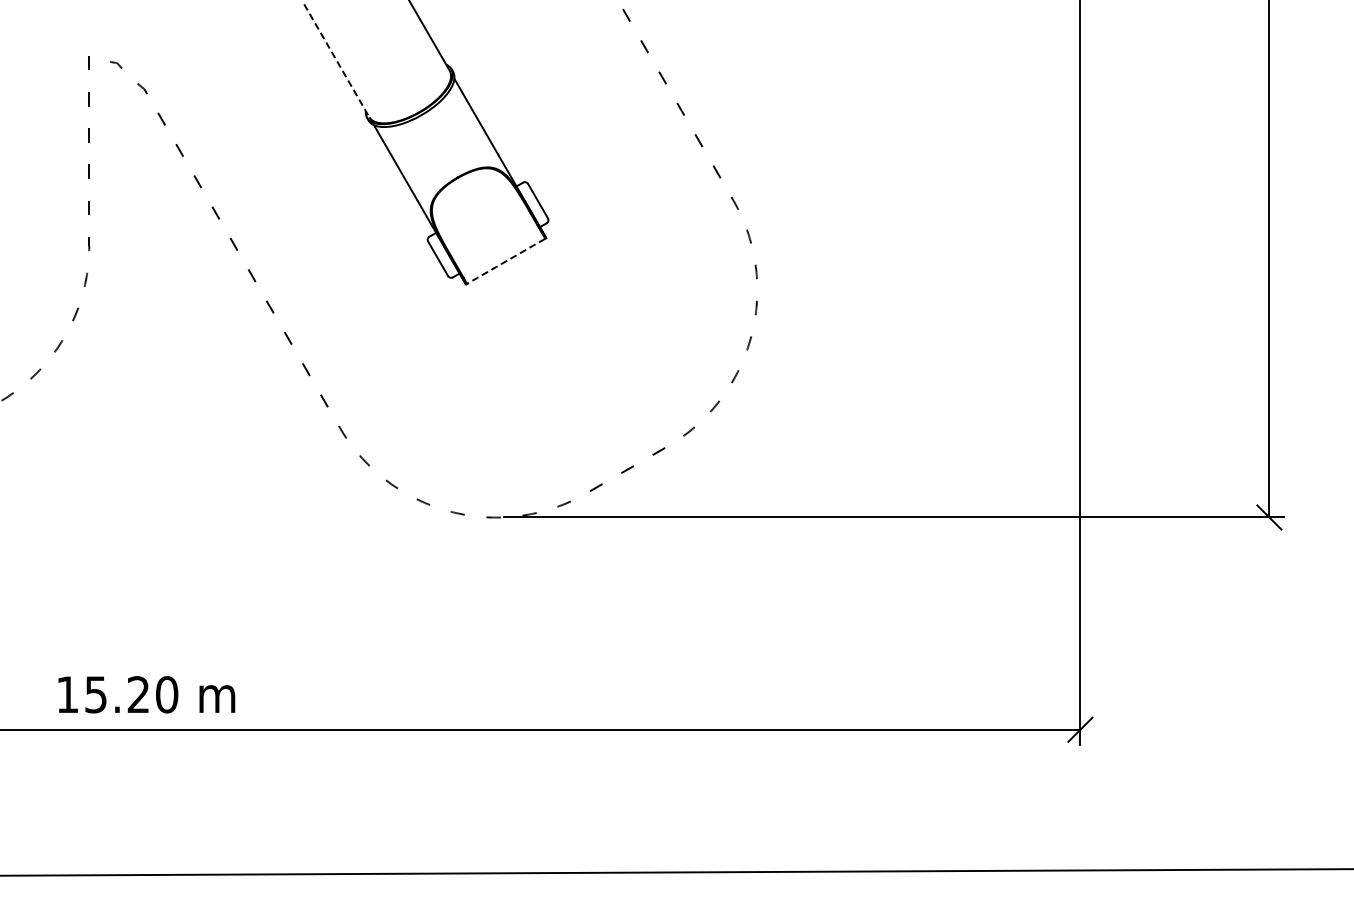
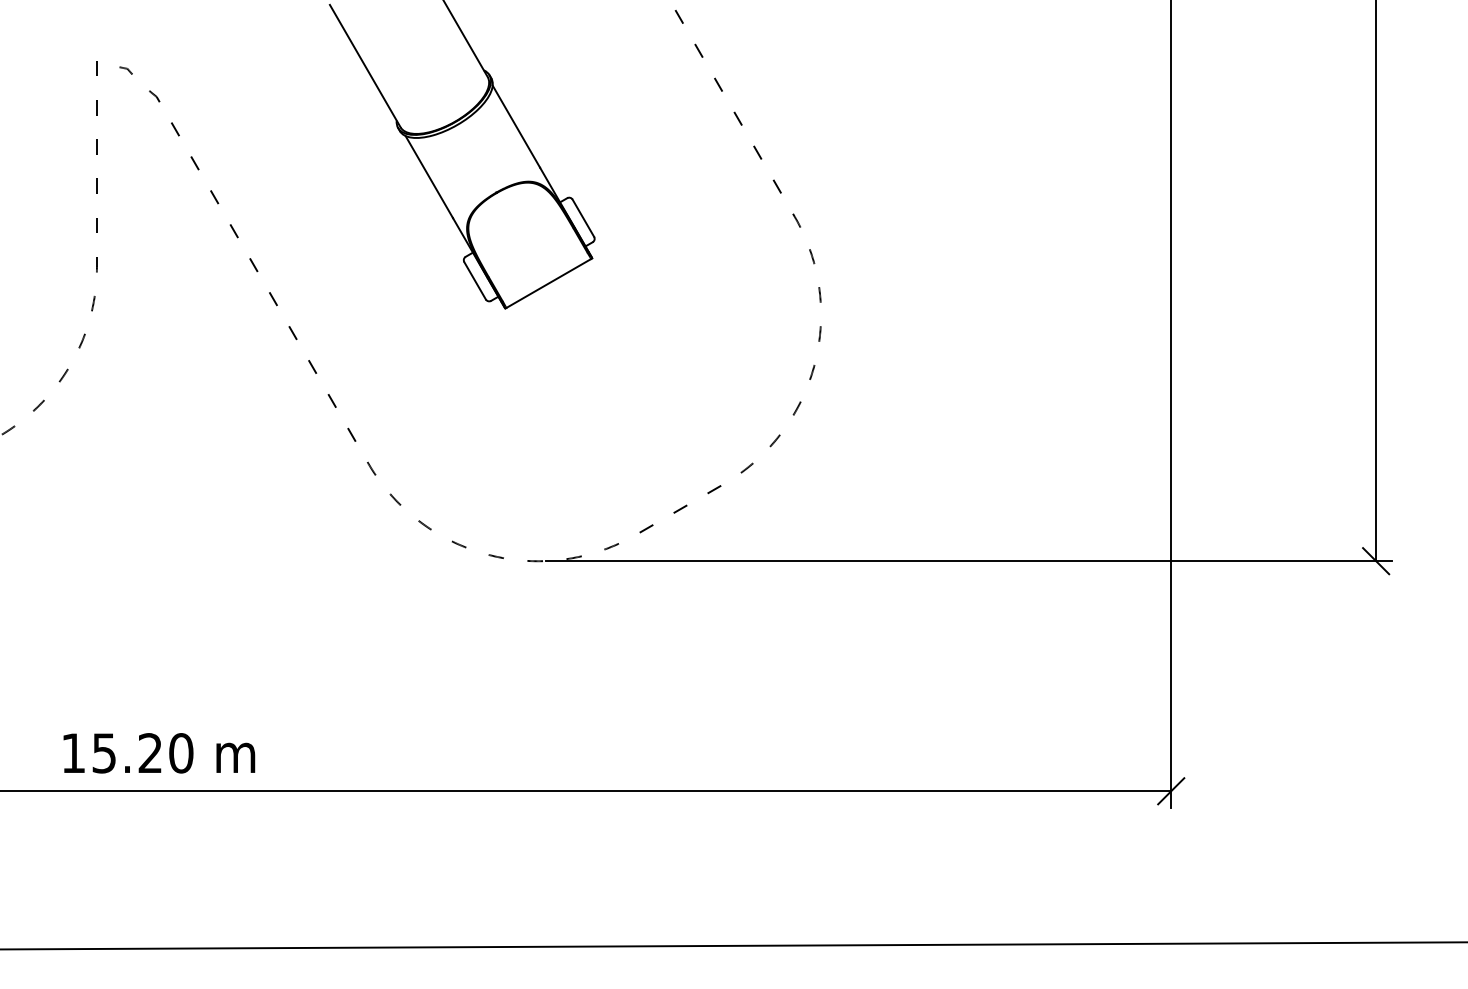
line: (337, 61) -> (366, 66), dashed -> solid
line: (505, 261) -> (548, 283), dashed -> solid

